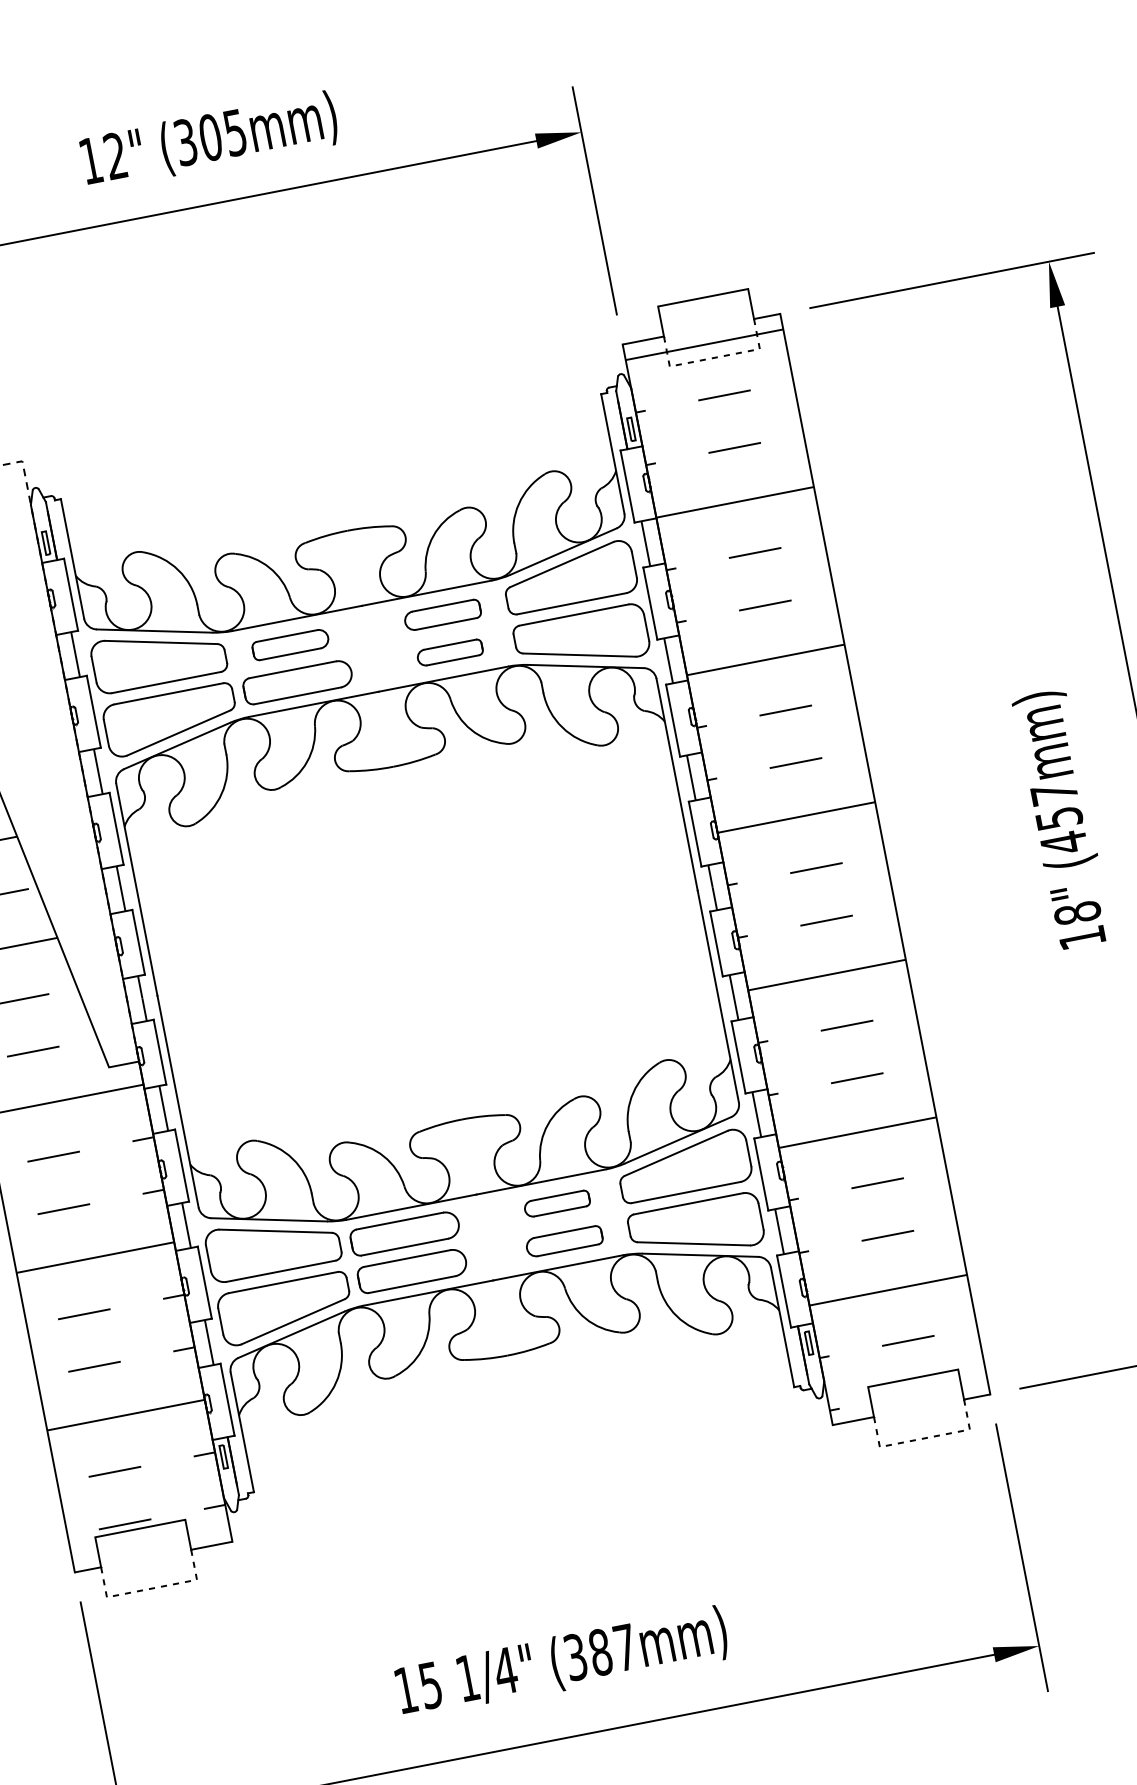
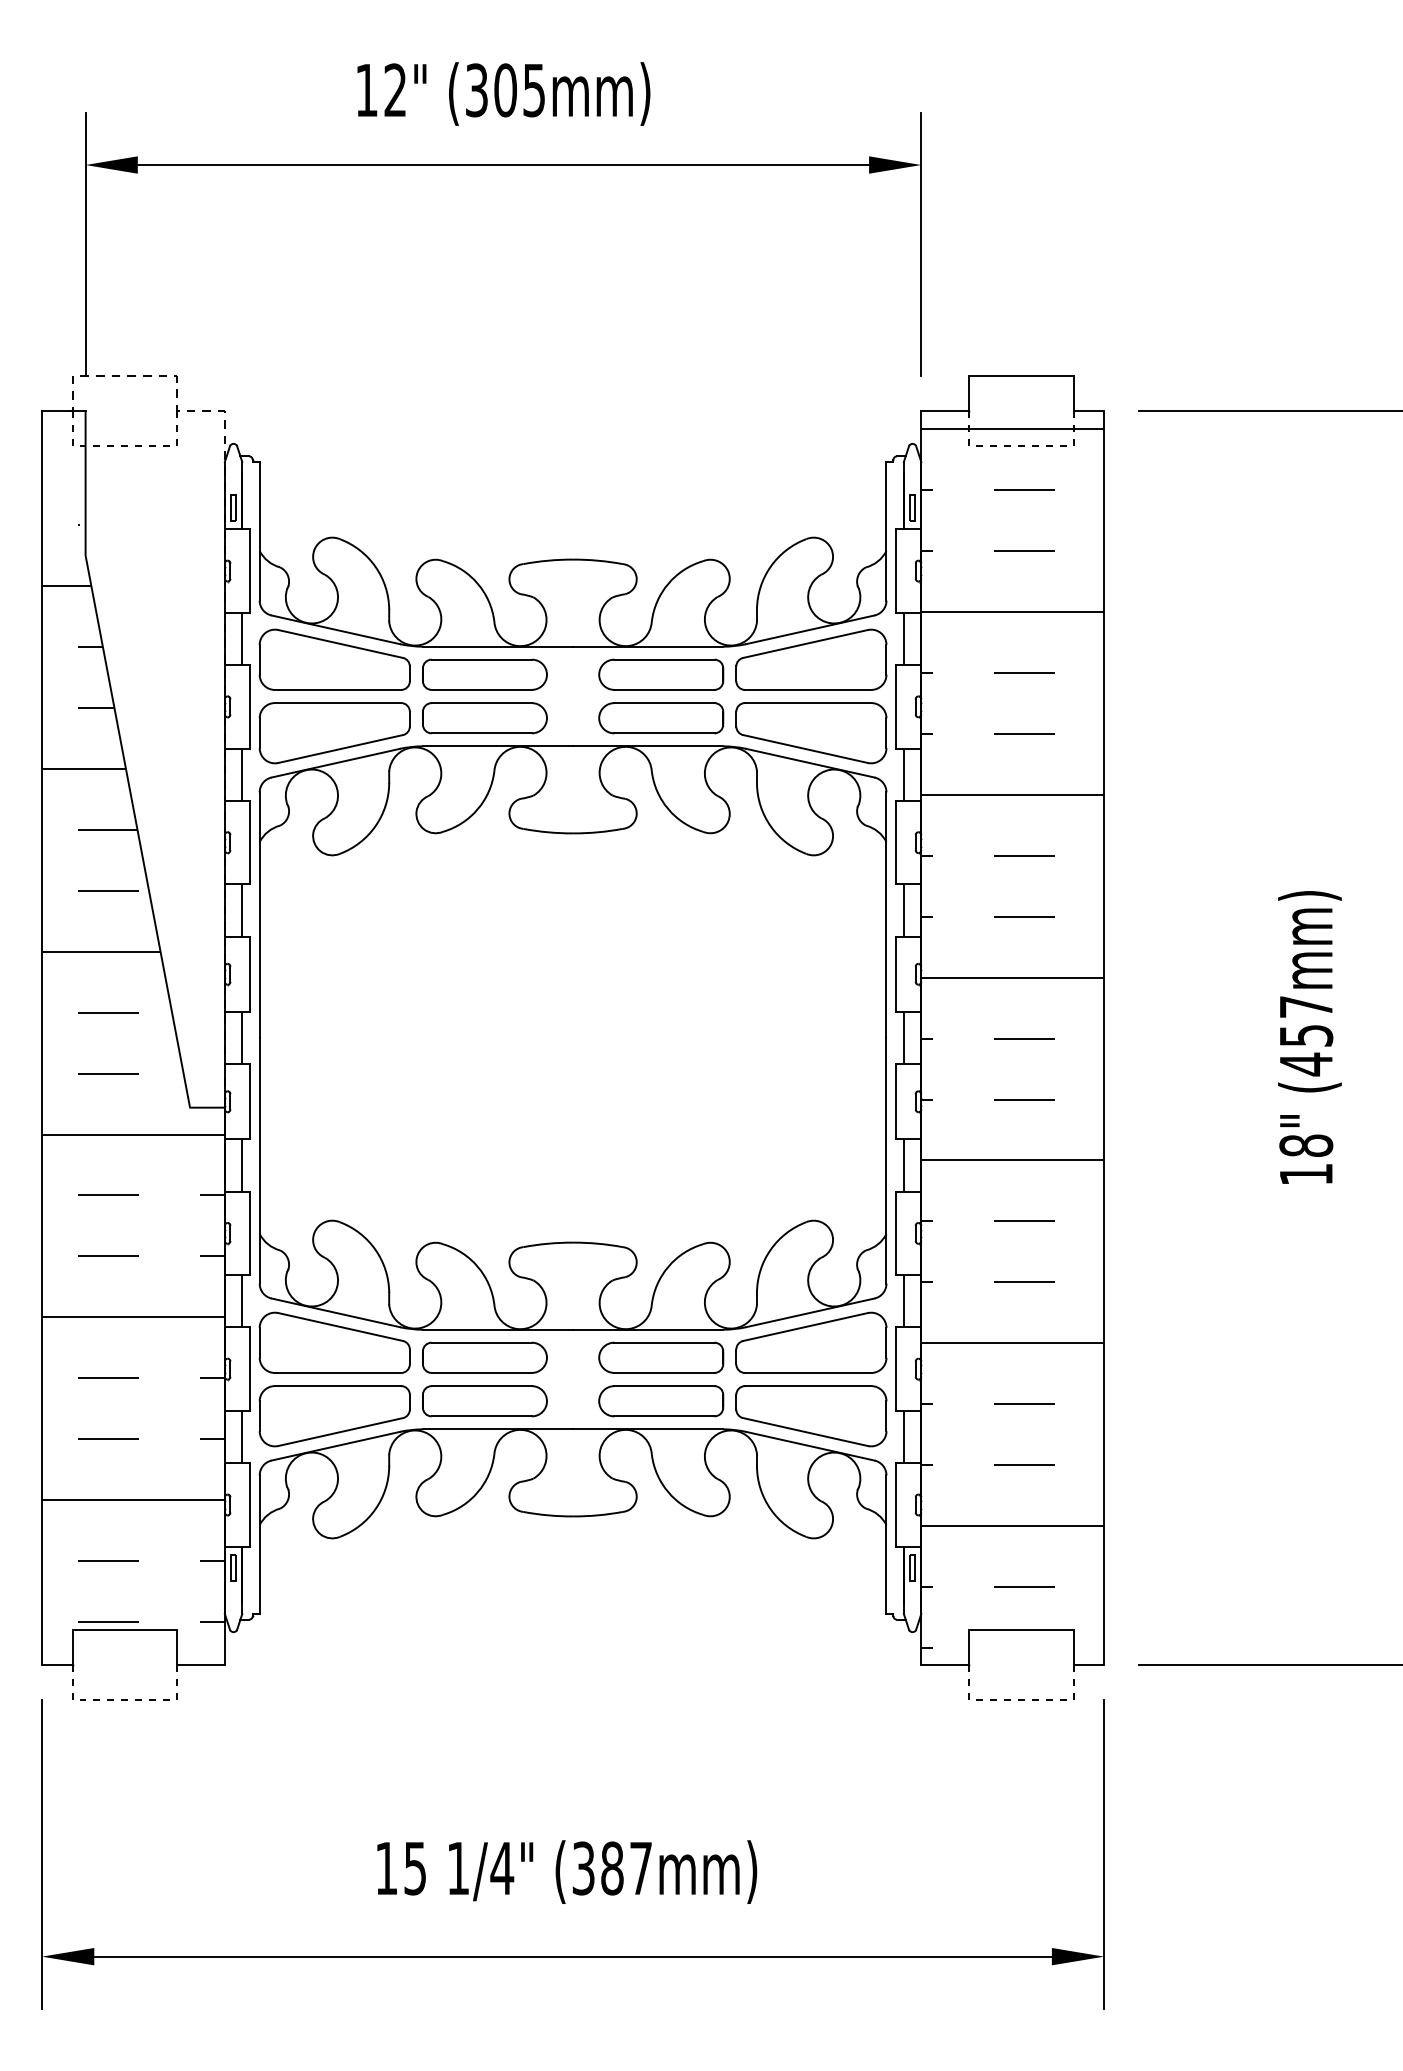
part: (442, 615) -> (661, 674), size x1.43
part: (290, 644) -> (484, 674), size x1.43
part: (450, 652) -> (661, 718), size x1.67
part: (557, 1203) -> (661, 1357), size x1.67
part: (564, 1241) -> (661, 1401), size x1.43

